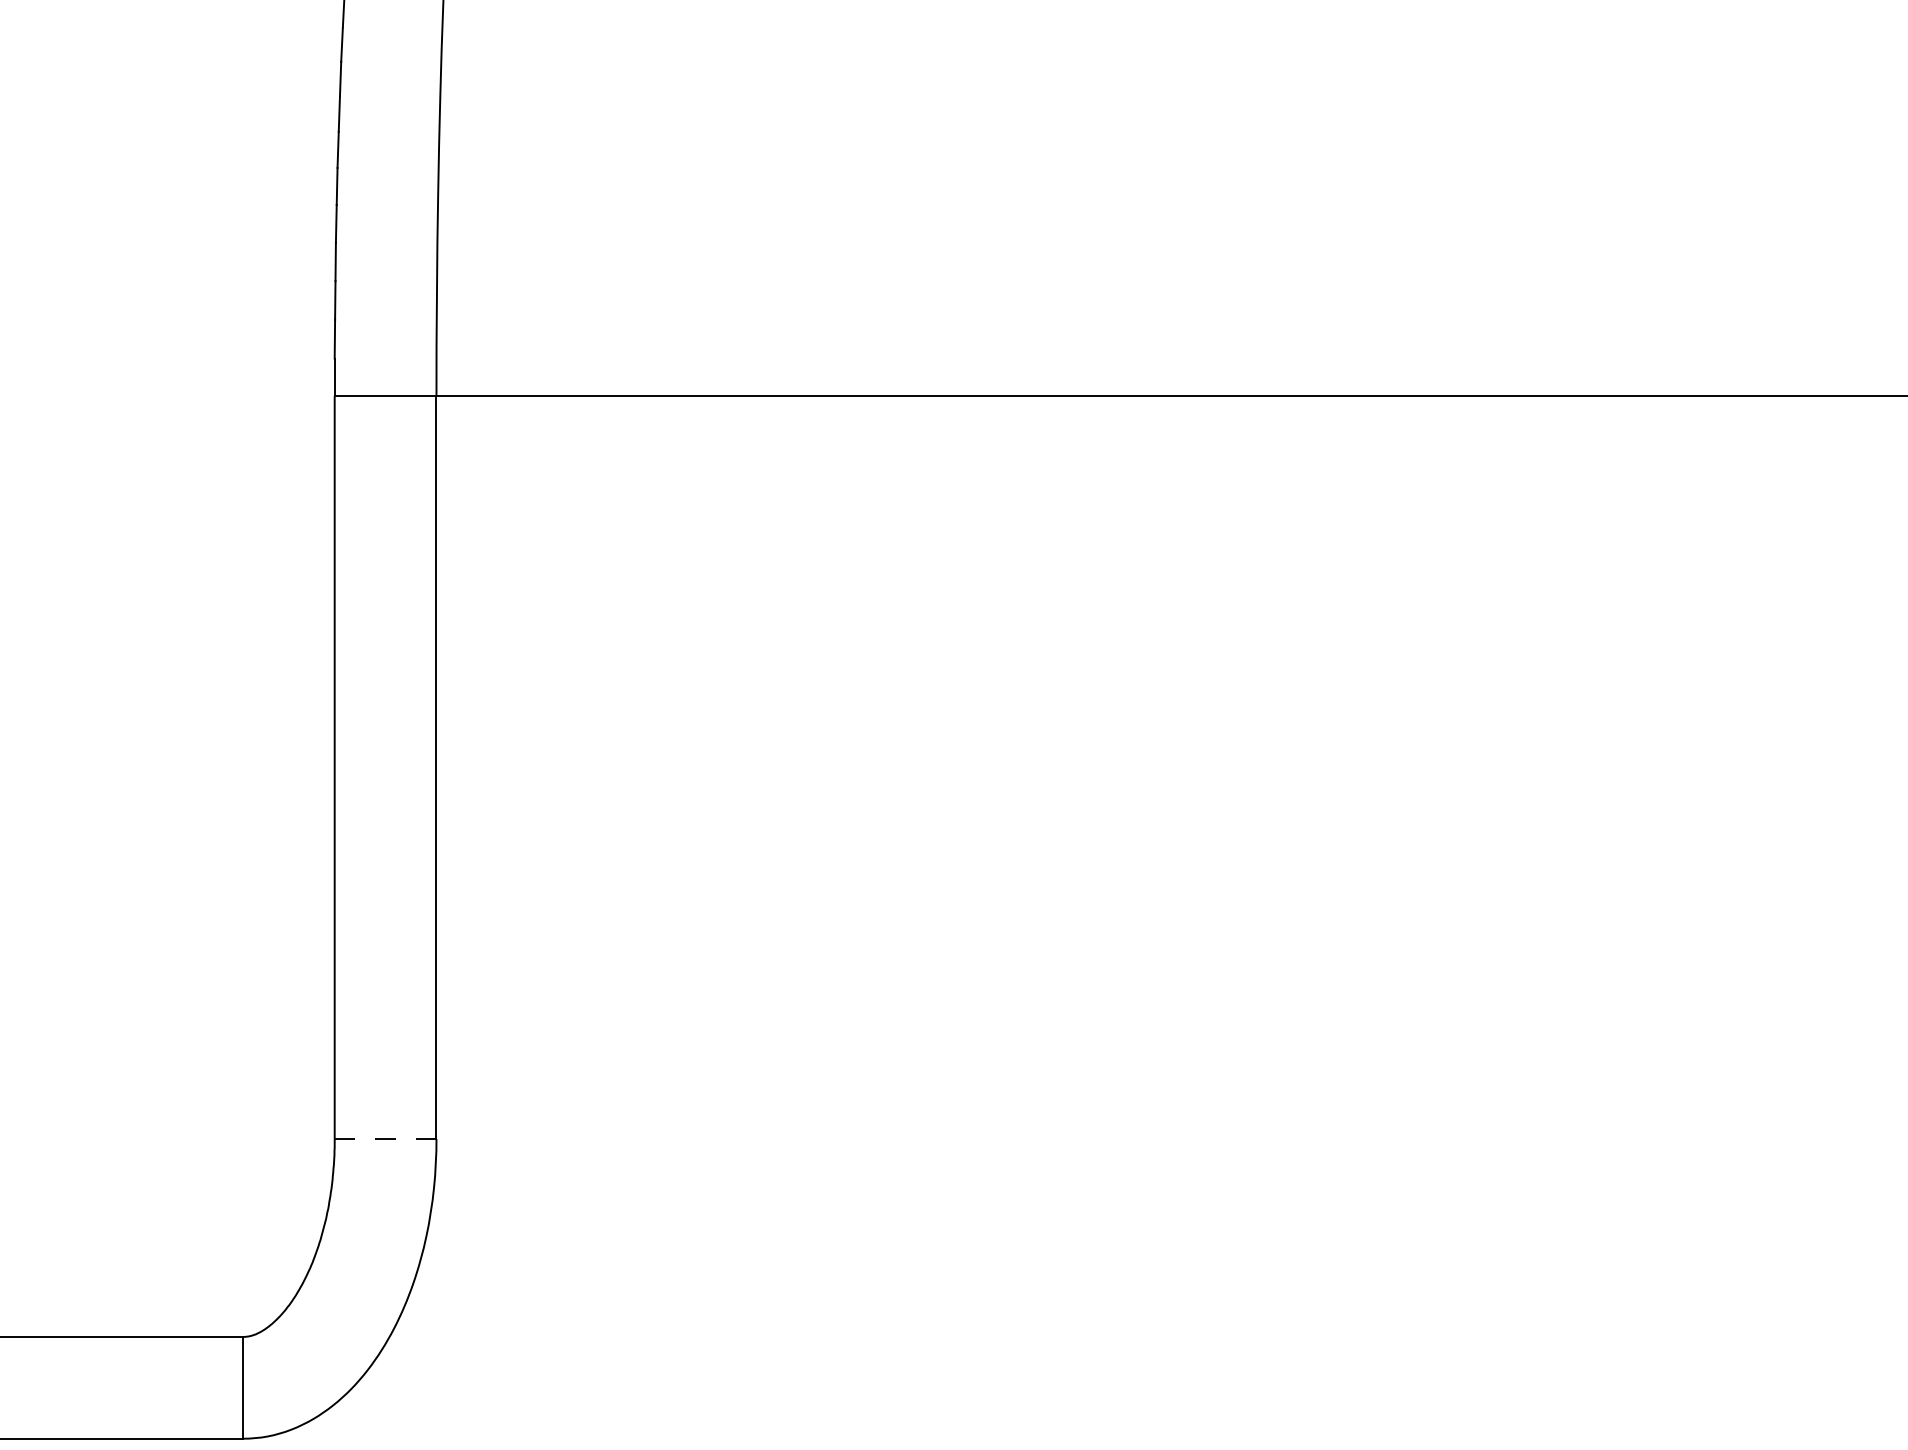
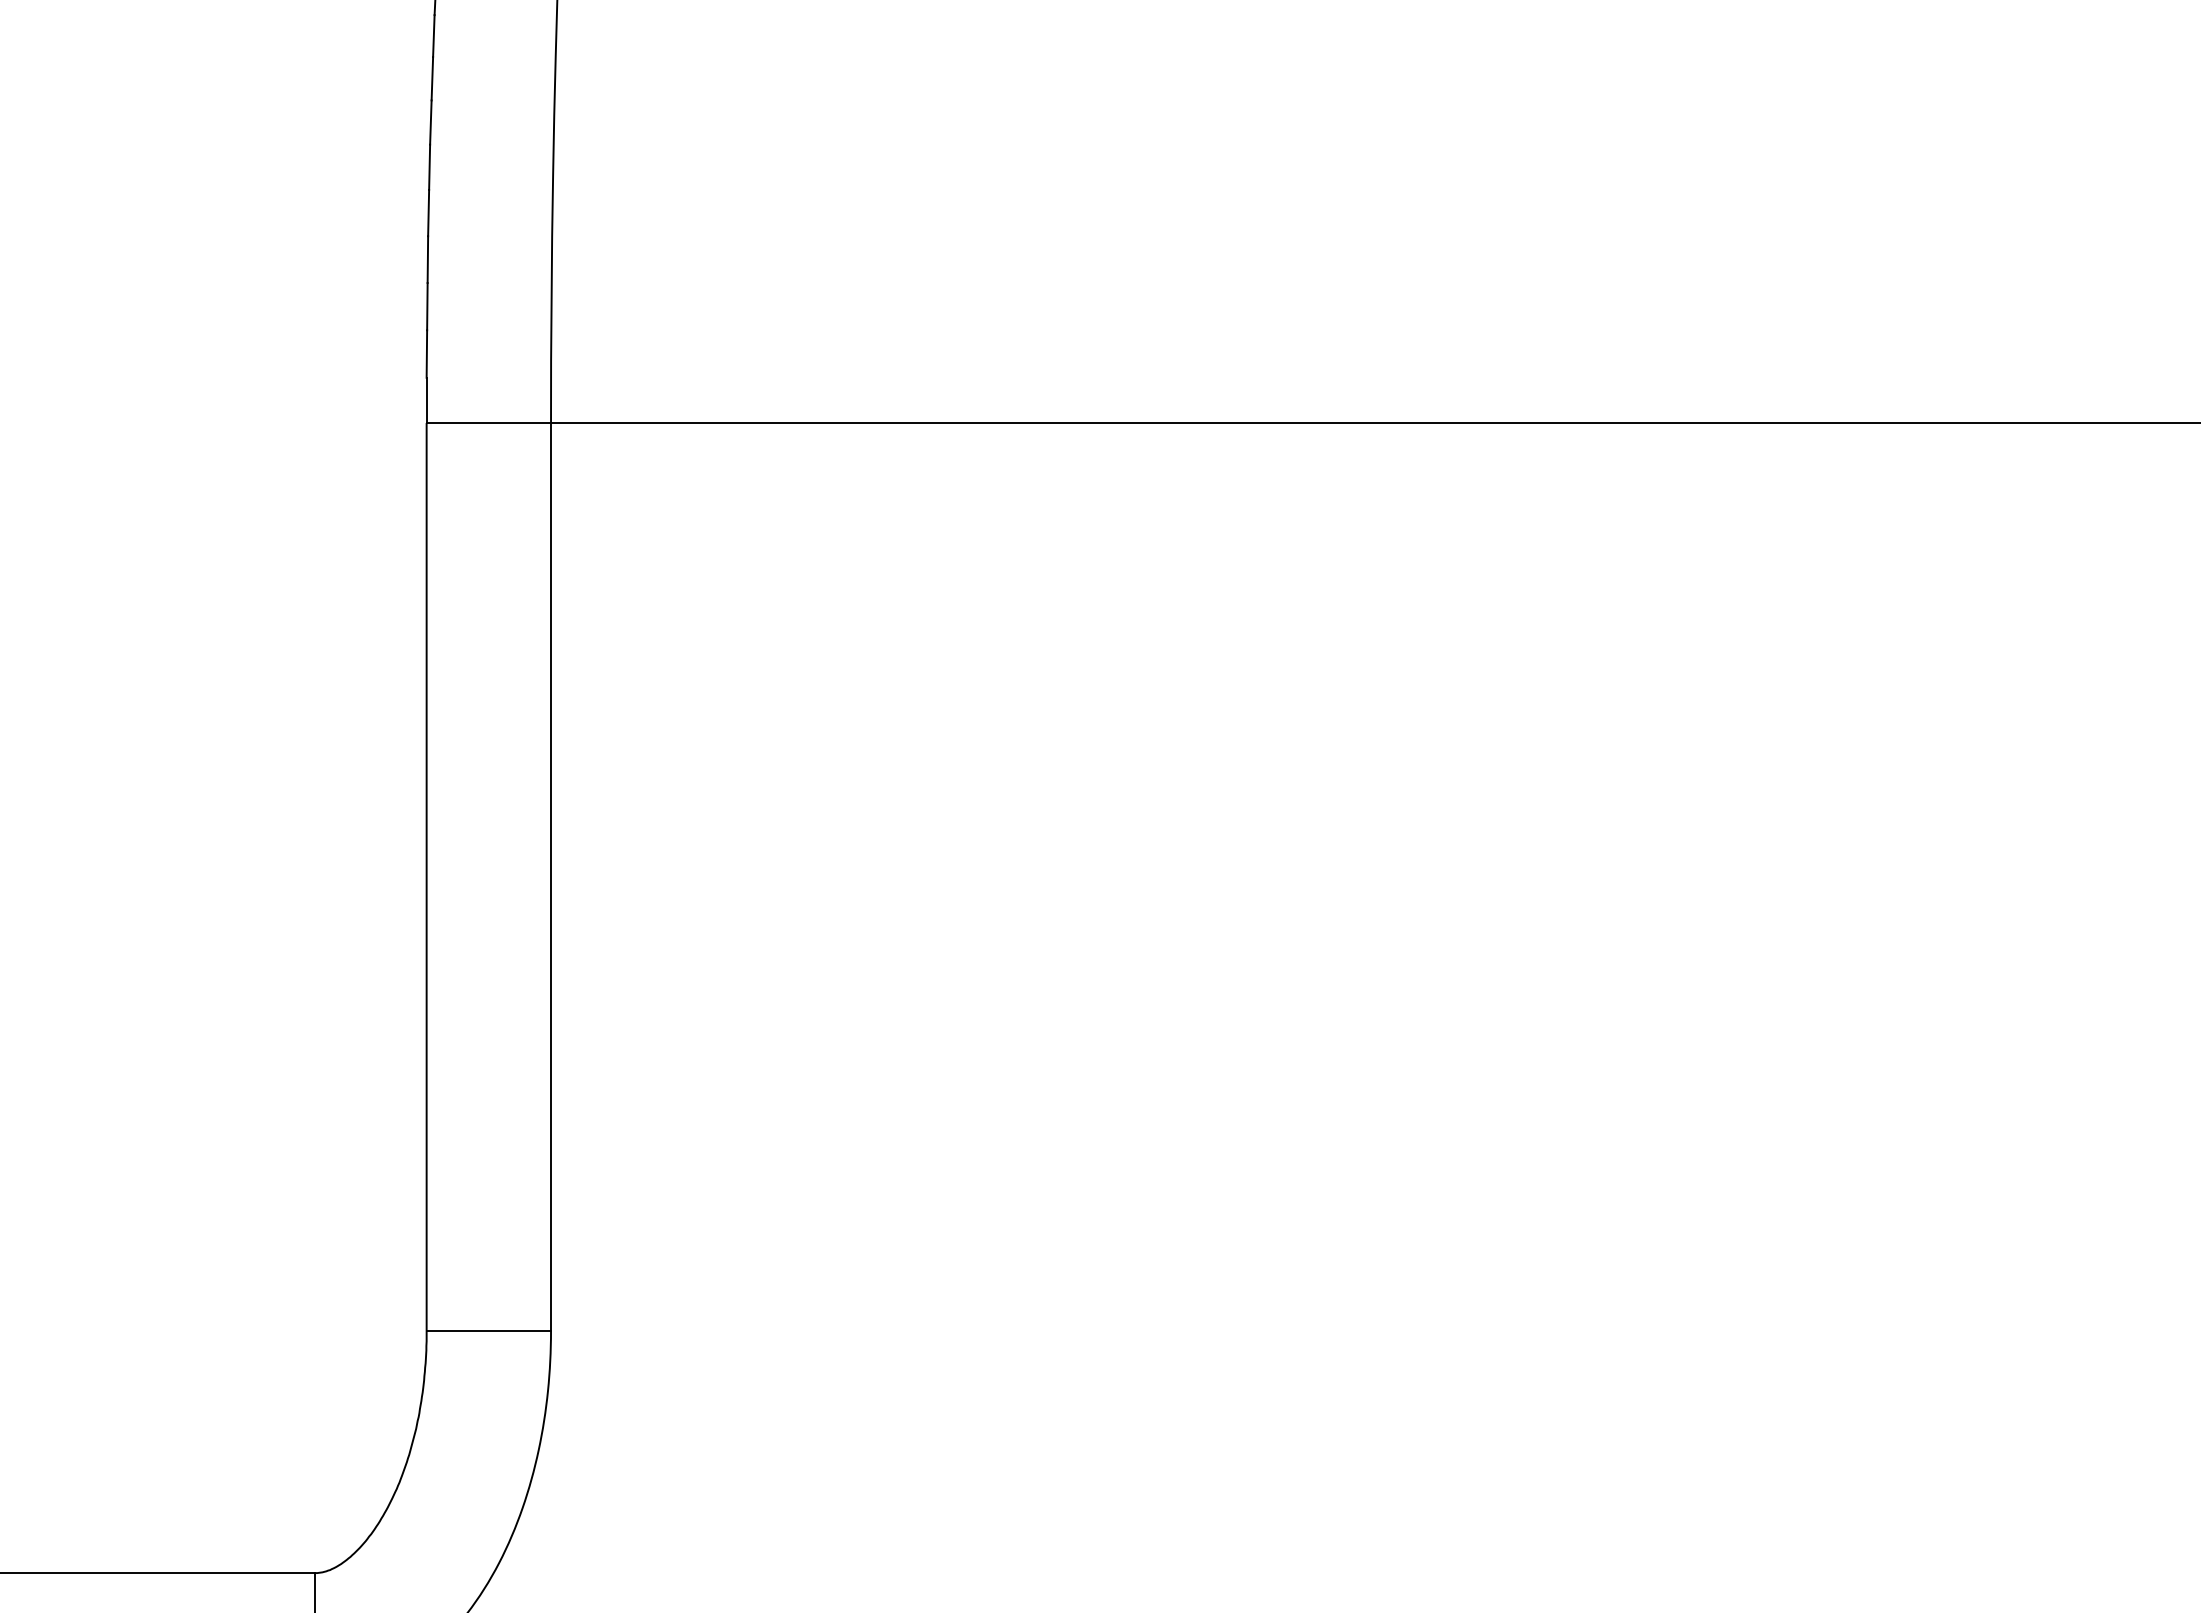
line: (385, 1139) -> (488, 1331), dashed -> solid

